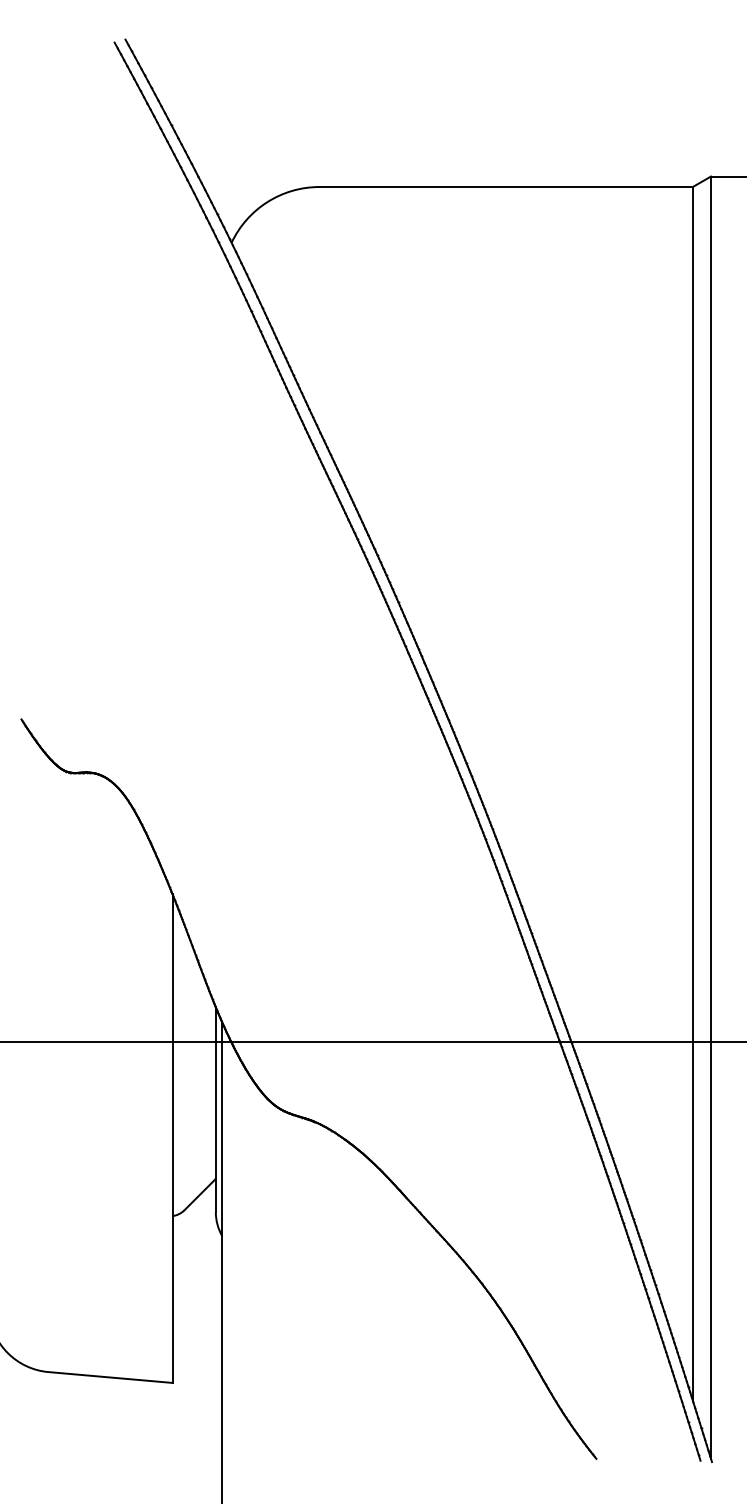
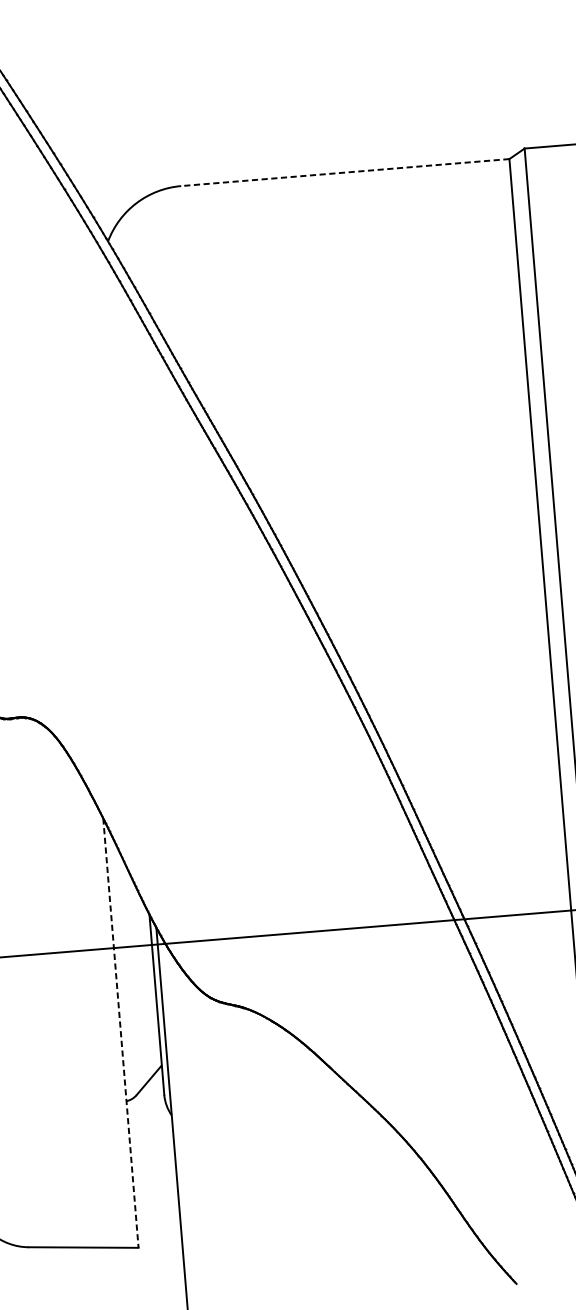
line: (506, 187) -> (345, 172), solid -> dashed
line: (172, 1139) -> (120, 1033), solid -> dashed

